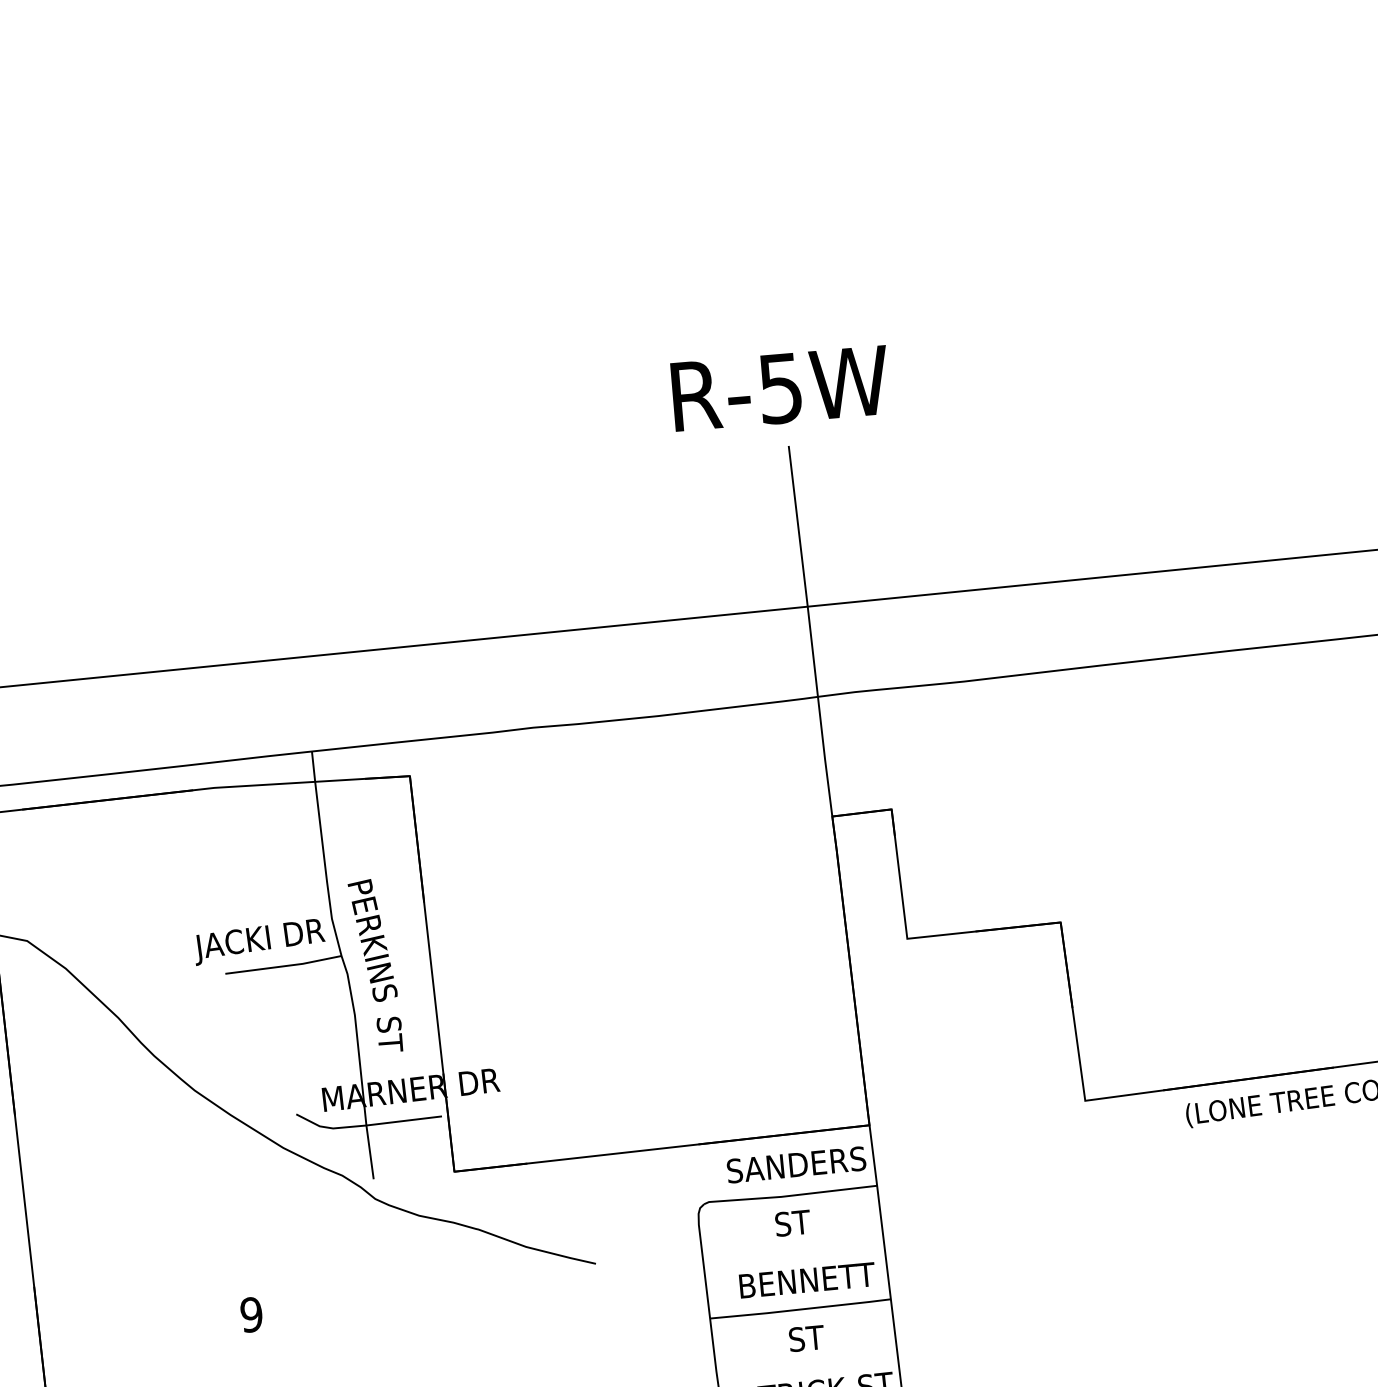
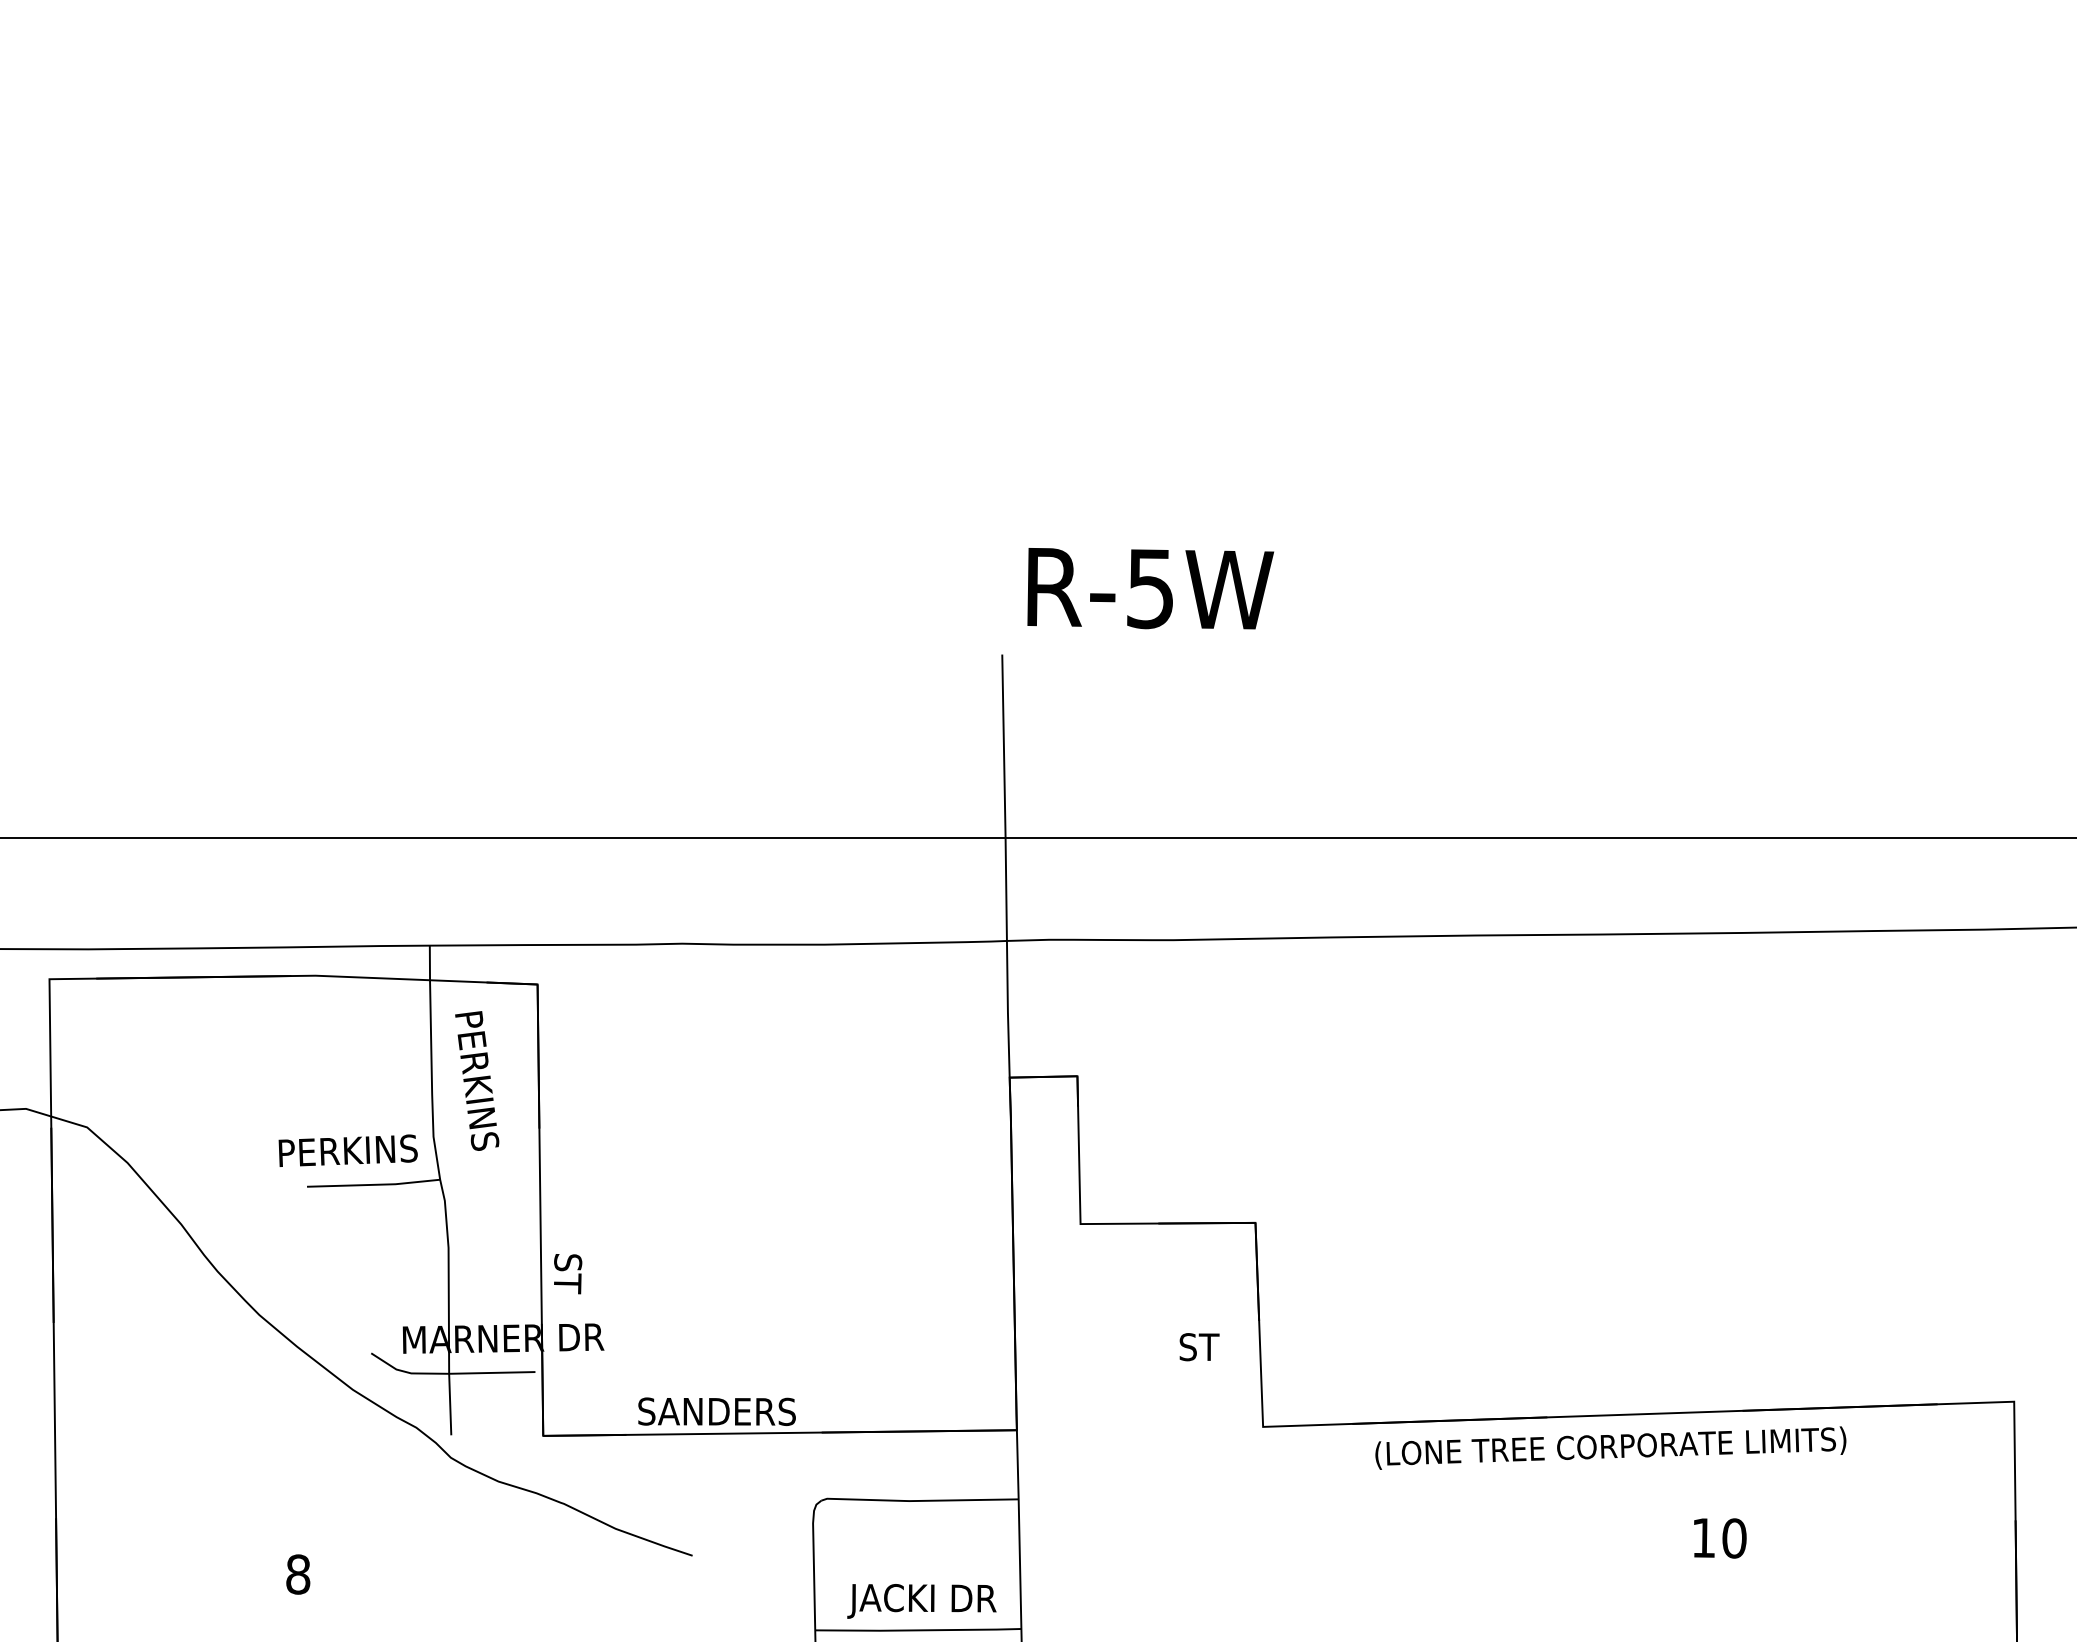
text: (780, 388) -> (1150, 588), moved
text: (373, 940) -> (477, 1080), moved
text: (258, 941) -> (348, 1154), JACKI DR -> PERKINS
text: (390, 1035) -> (568, 1274), moved
text: (796, 1164) -> (716, 1411), moved
text: (793, 1223) -> (1199, 1347), moved
text: (805, 1283) -> (926, 1601), BENNETT -> JACKI DR
text: (251, 1314) -> (298, 1574), 9 -> 8

